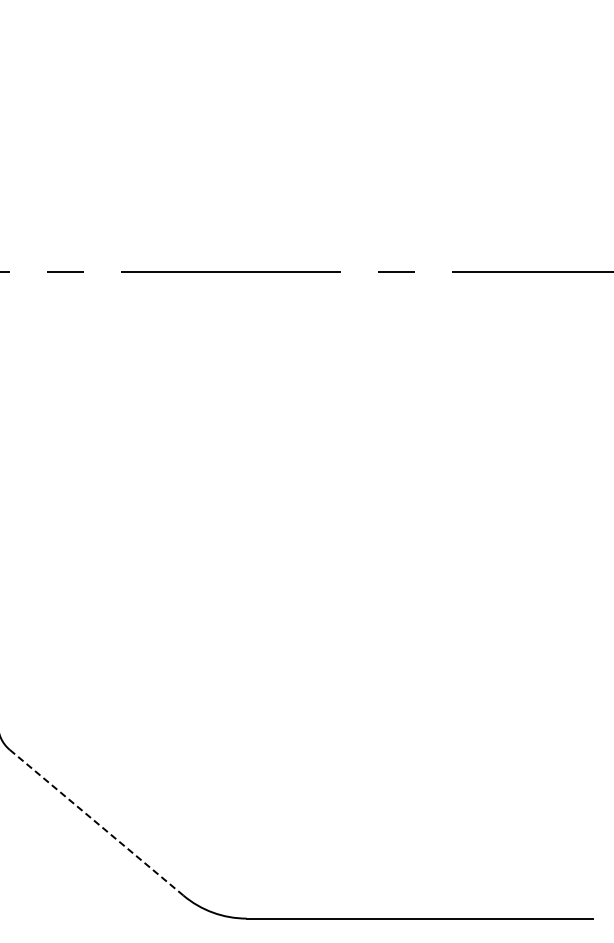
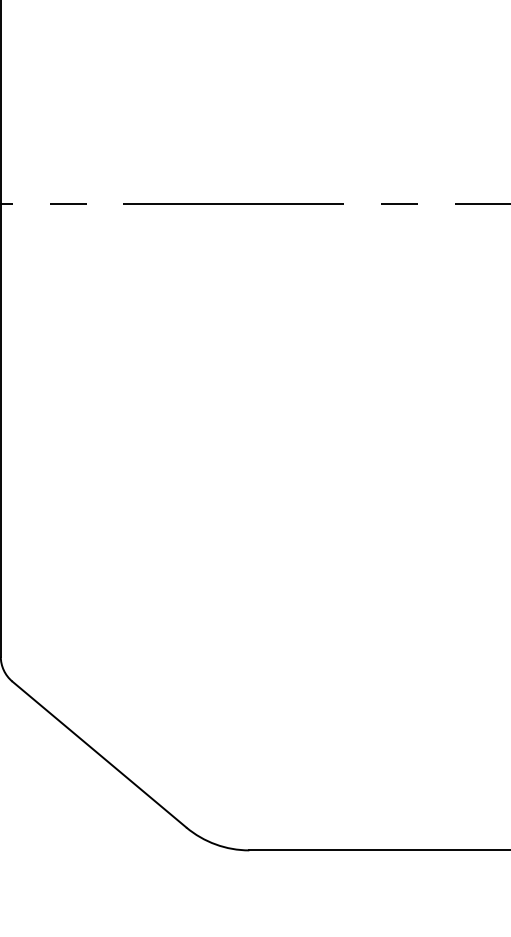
line: (97, 823) -> (100, 755), dashed -> solid

